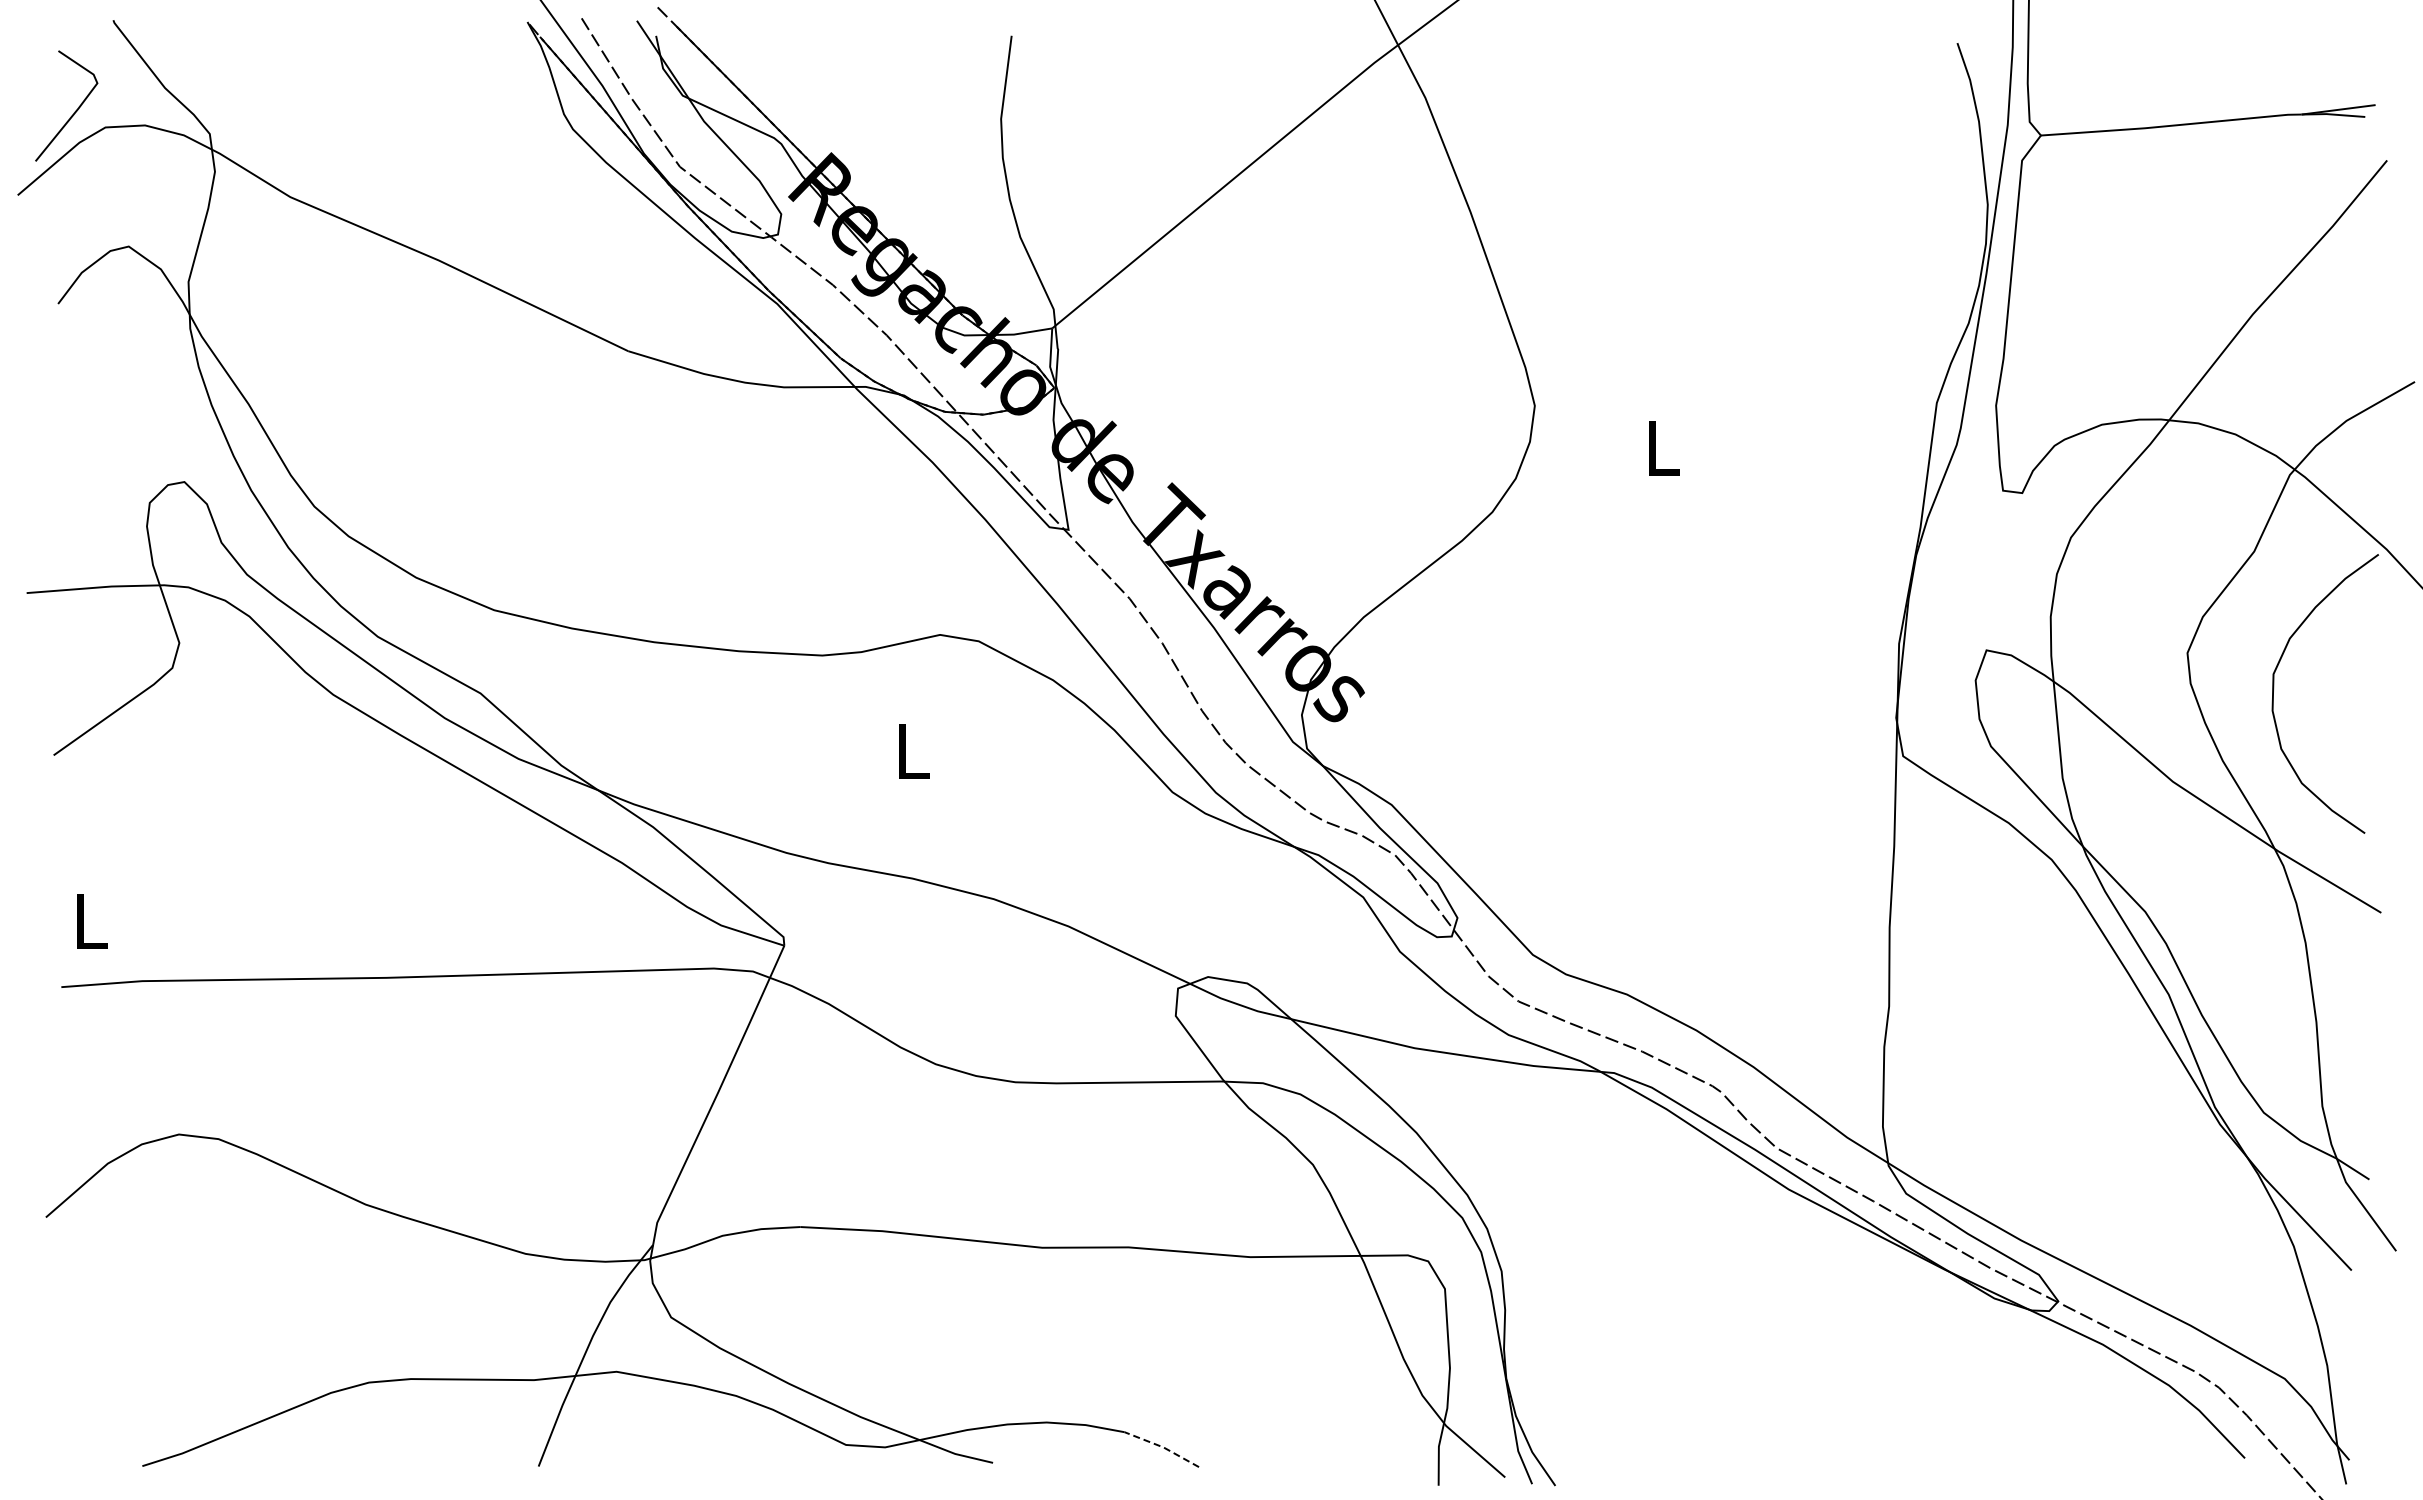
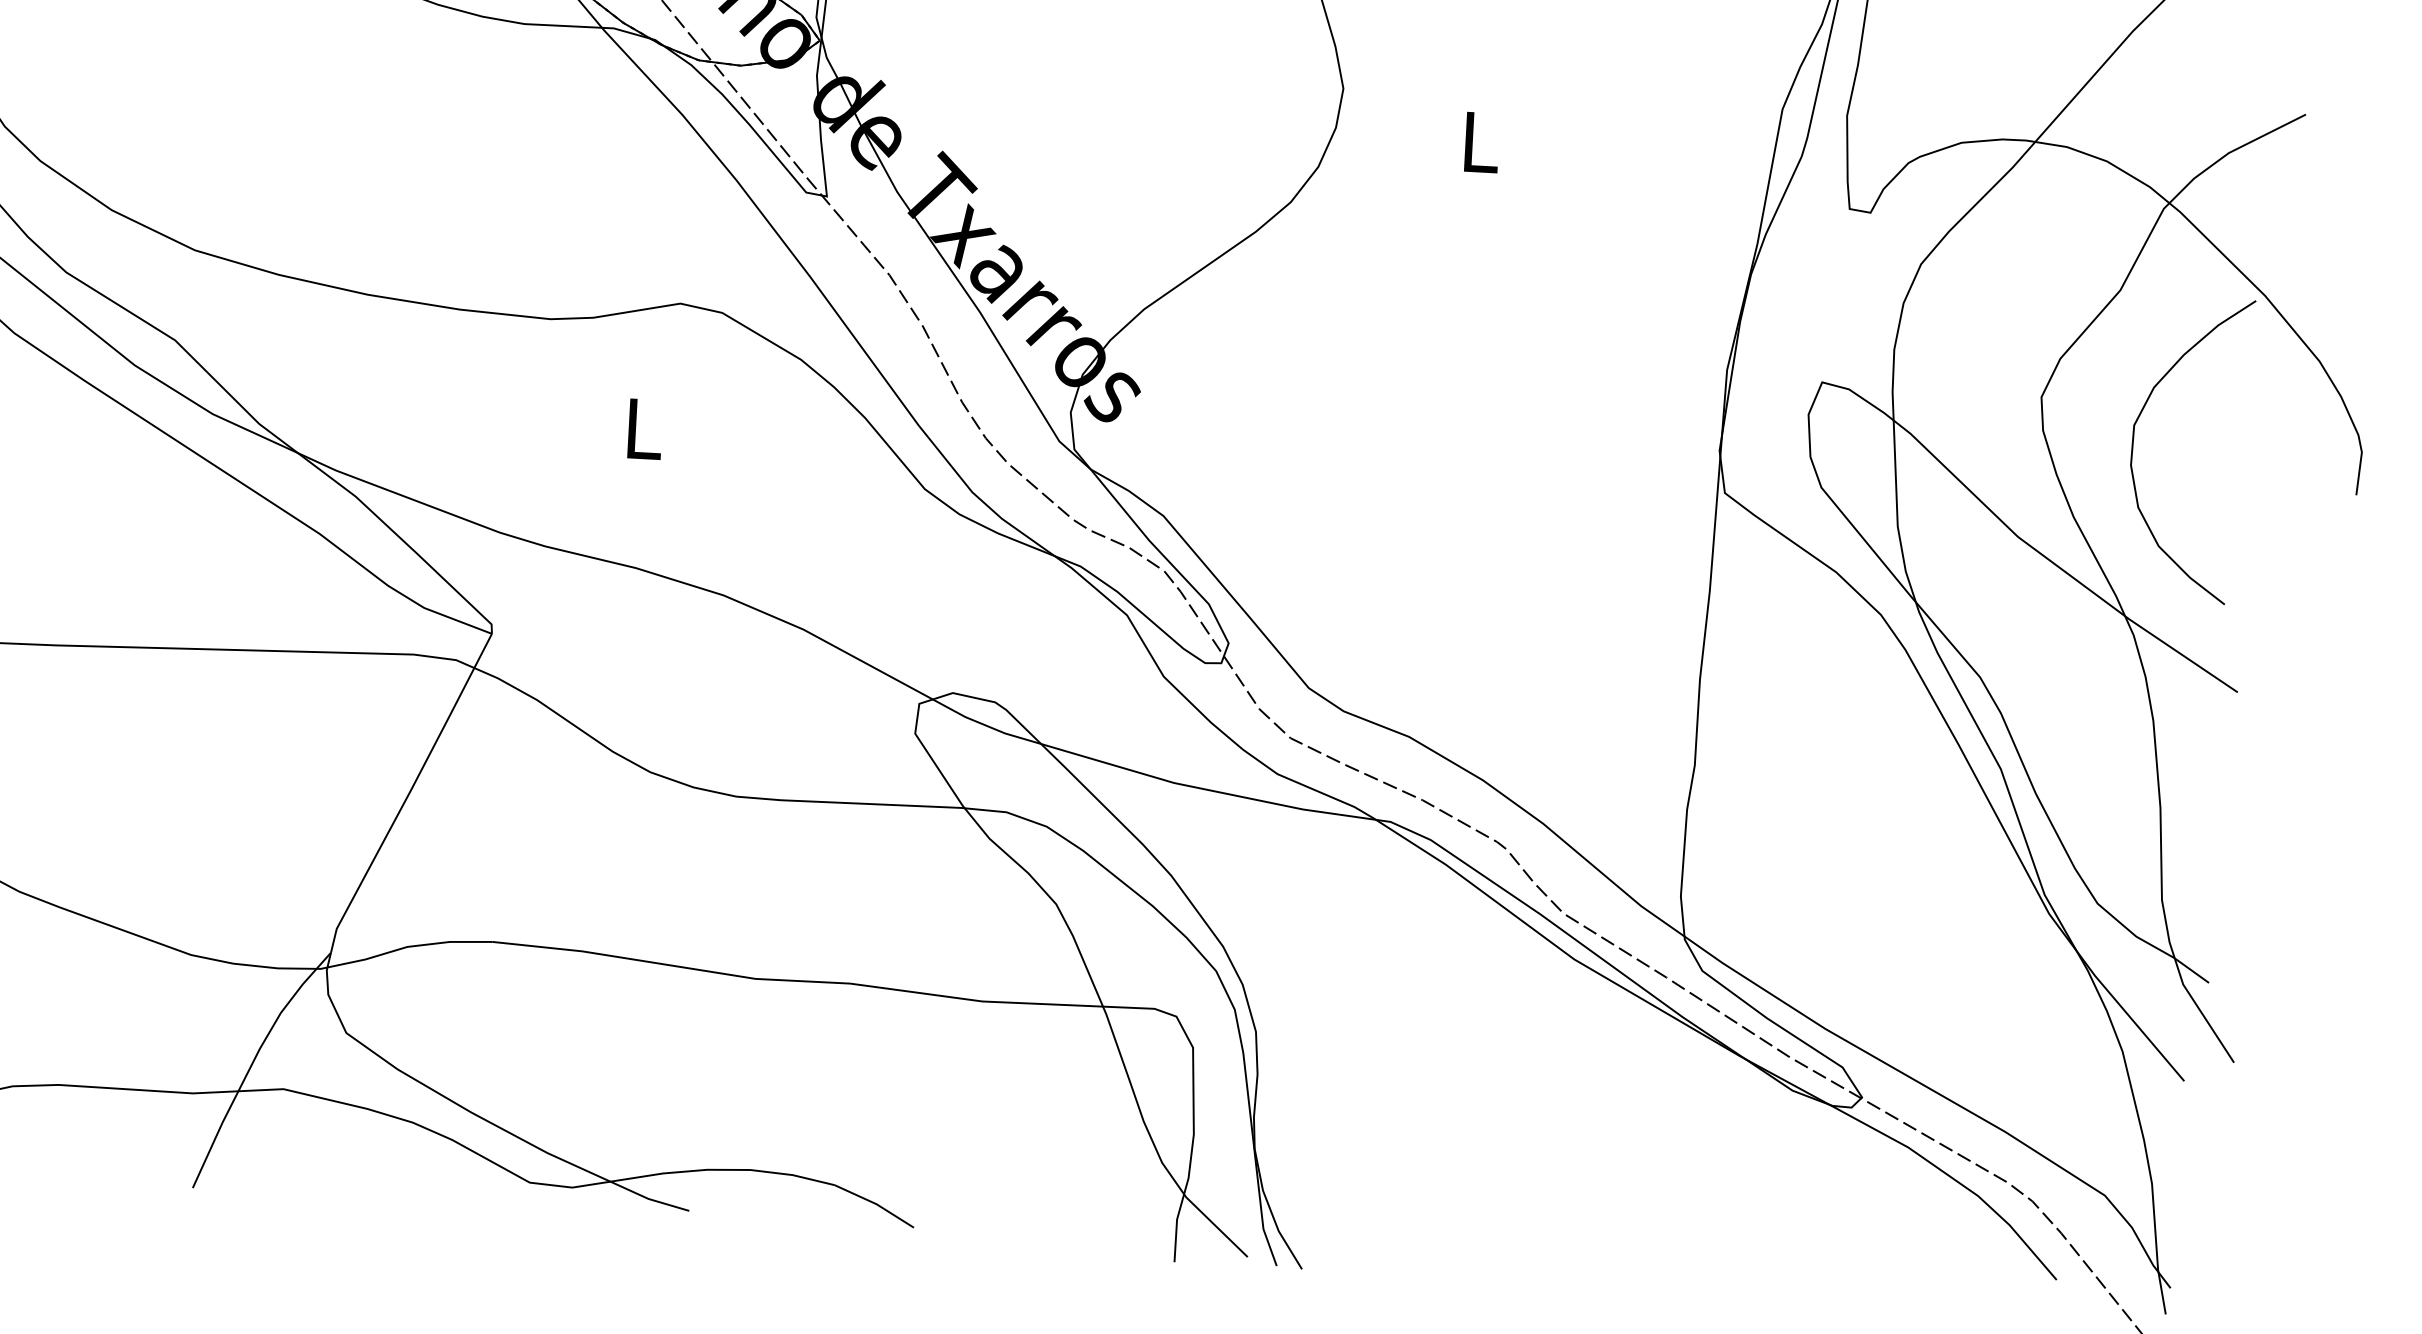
line: (1162, 1447) -> (875, 1204), dashed -> solid

